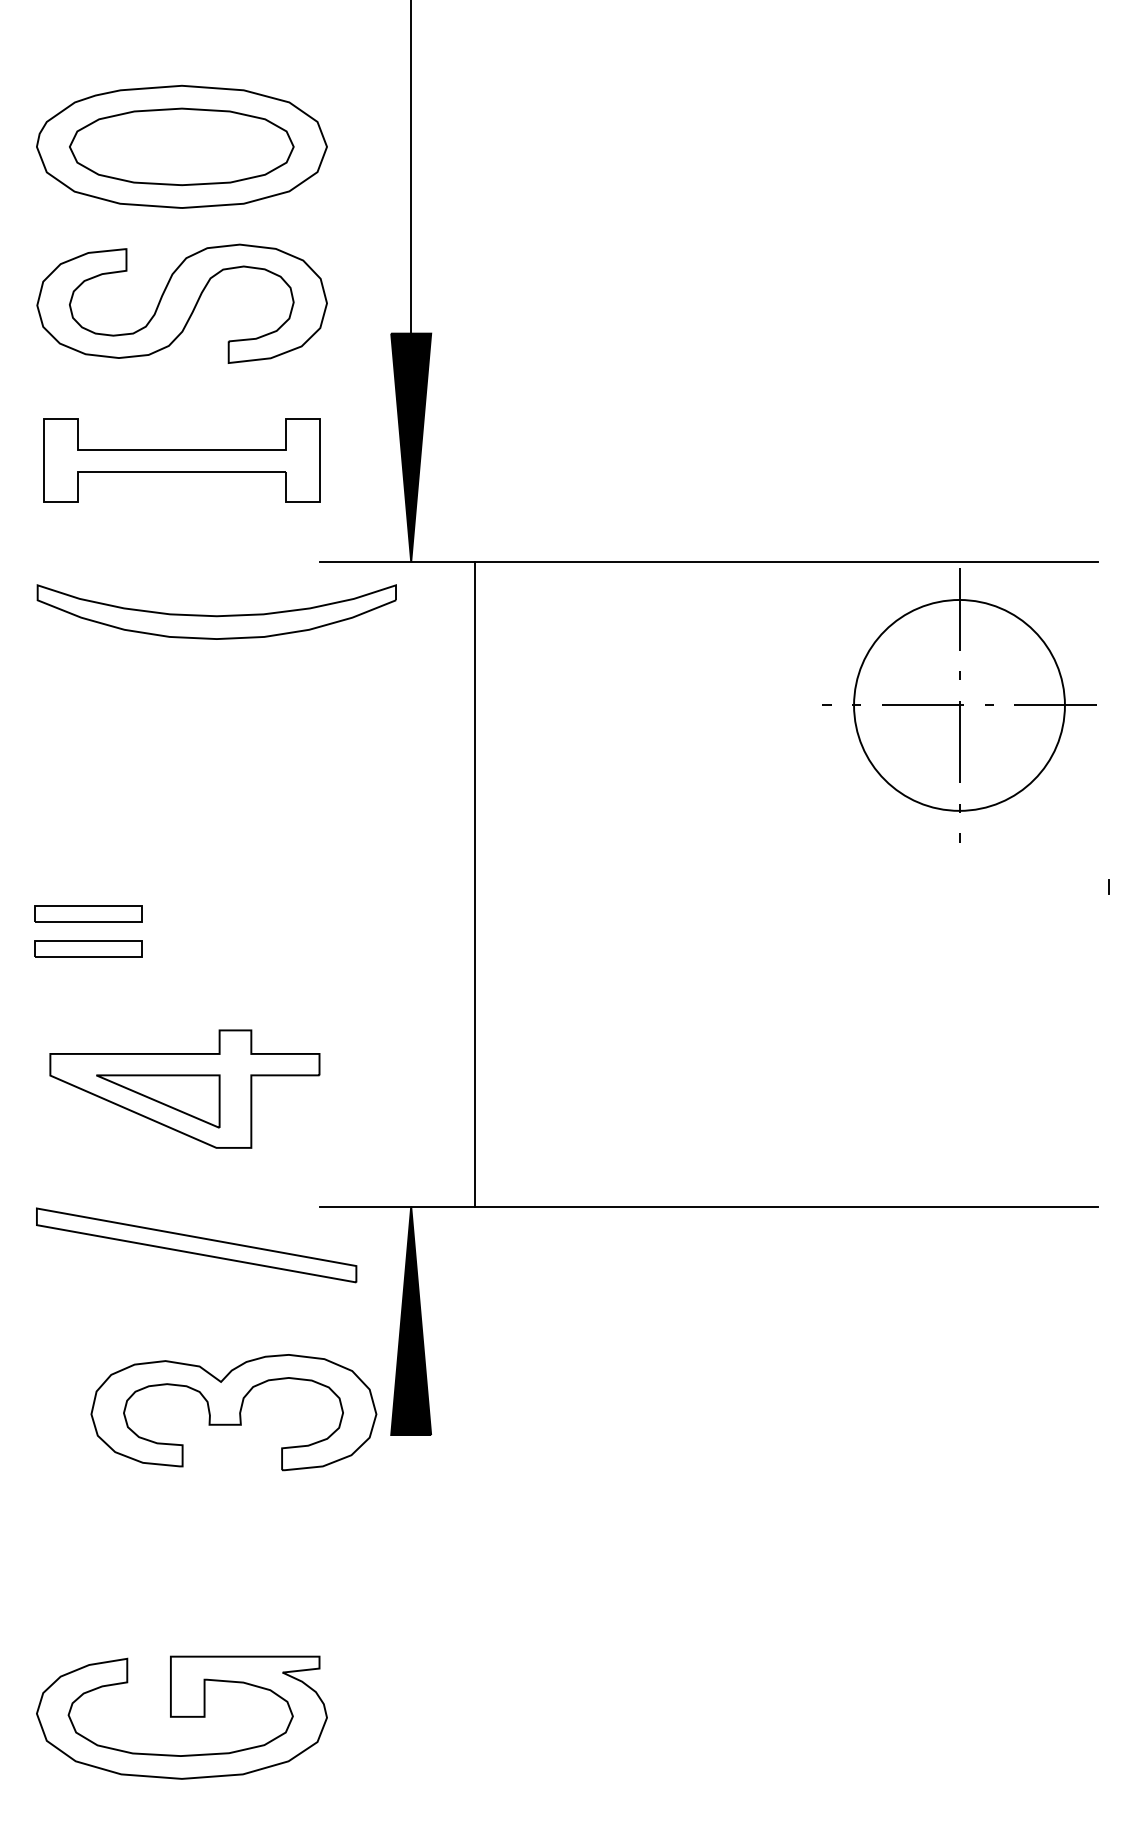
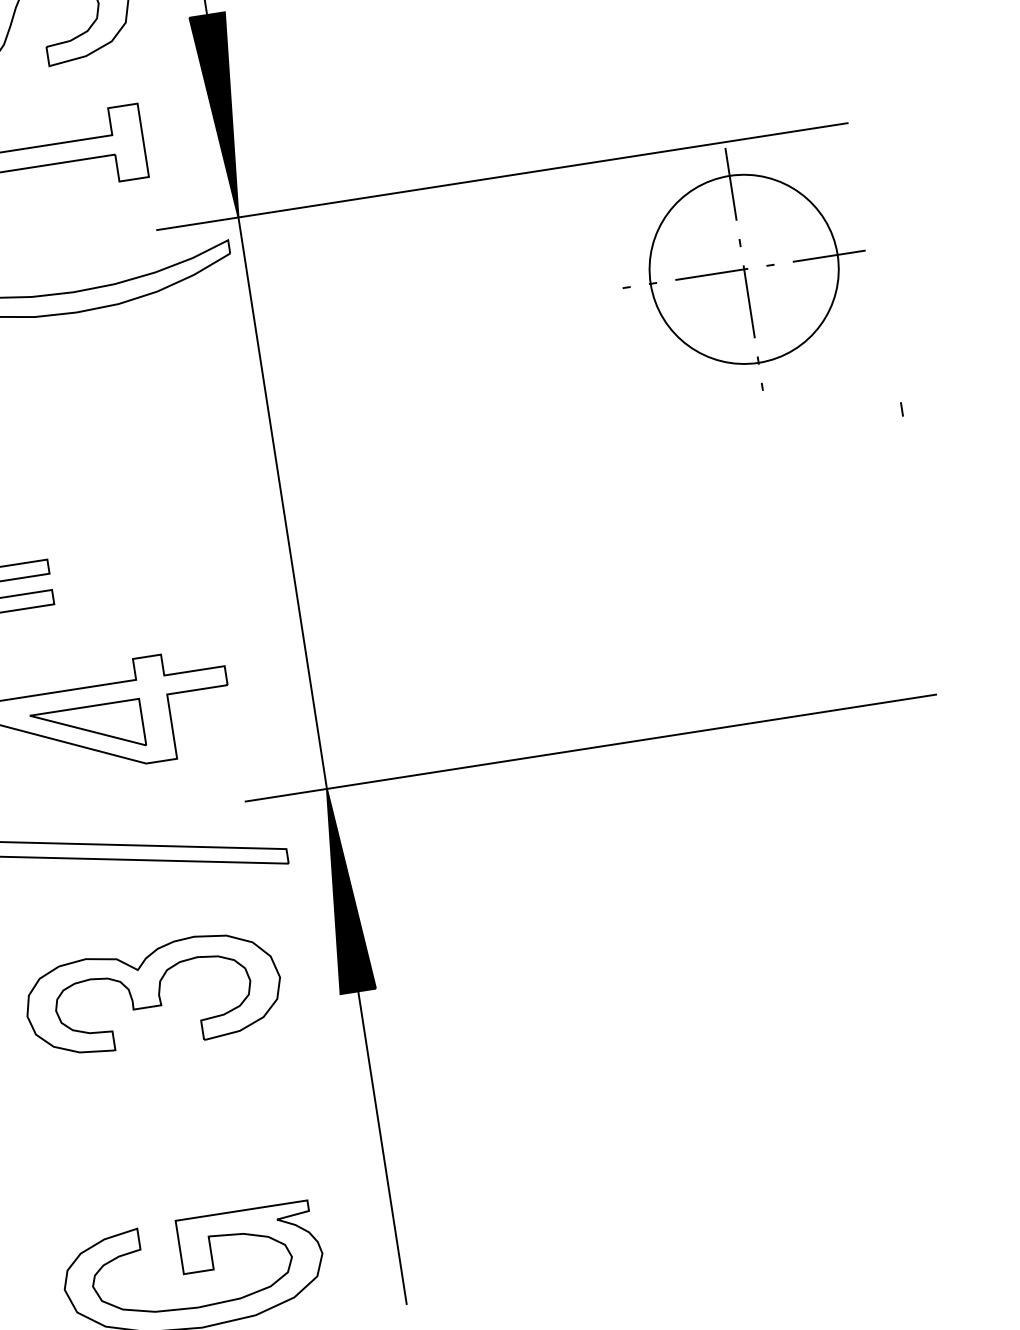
line: (475, 884) -> (282, 503), moved
part: (233, 1412) -> (153, 995), moved
line: (411, 1611) -> (382, 1147), added

